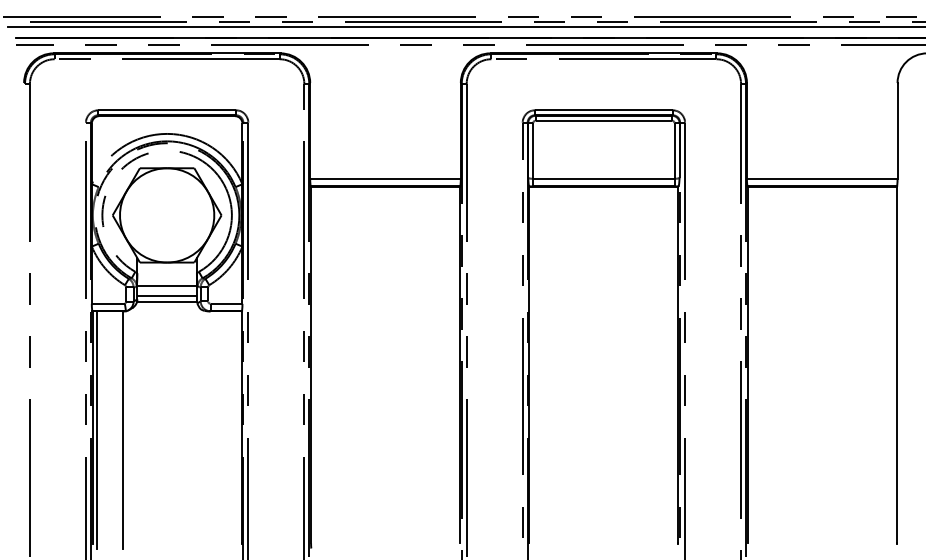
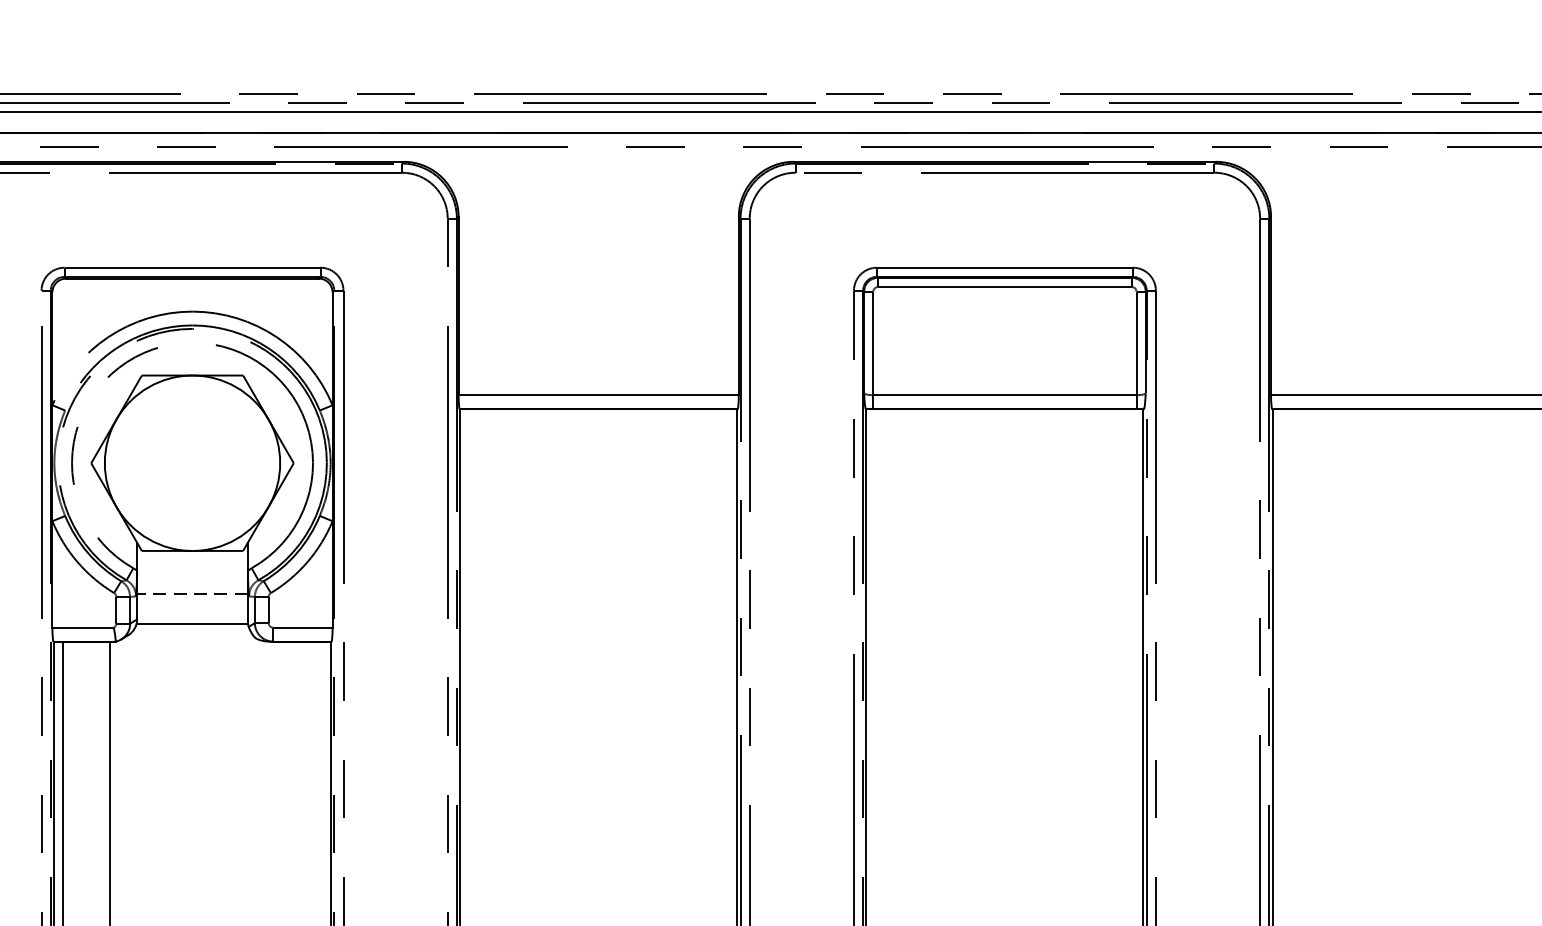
line: (167, 285) -> (193, 593), solid -> dashed
line: (166, 295) -> (191, 612), removed

